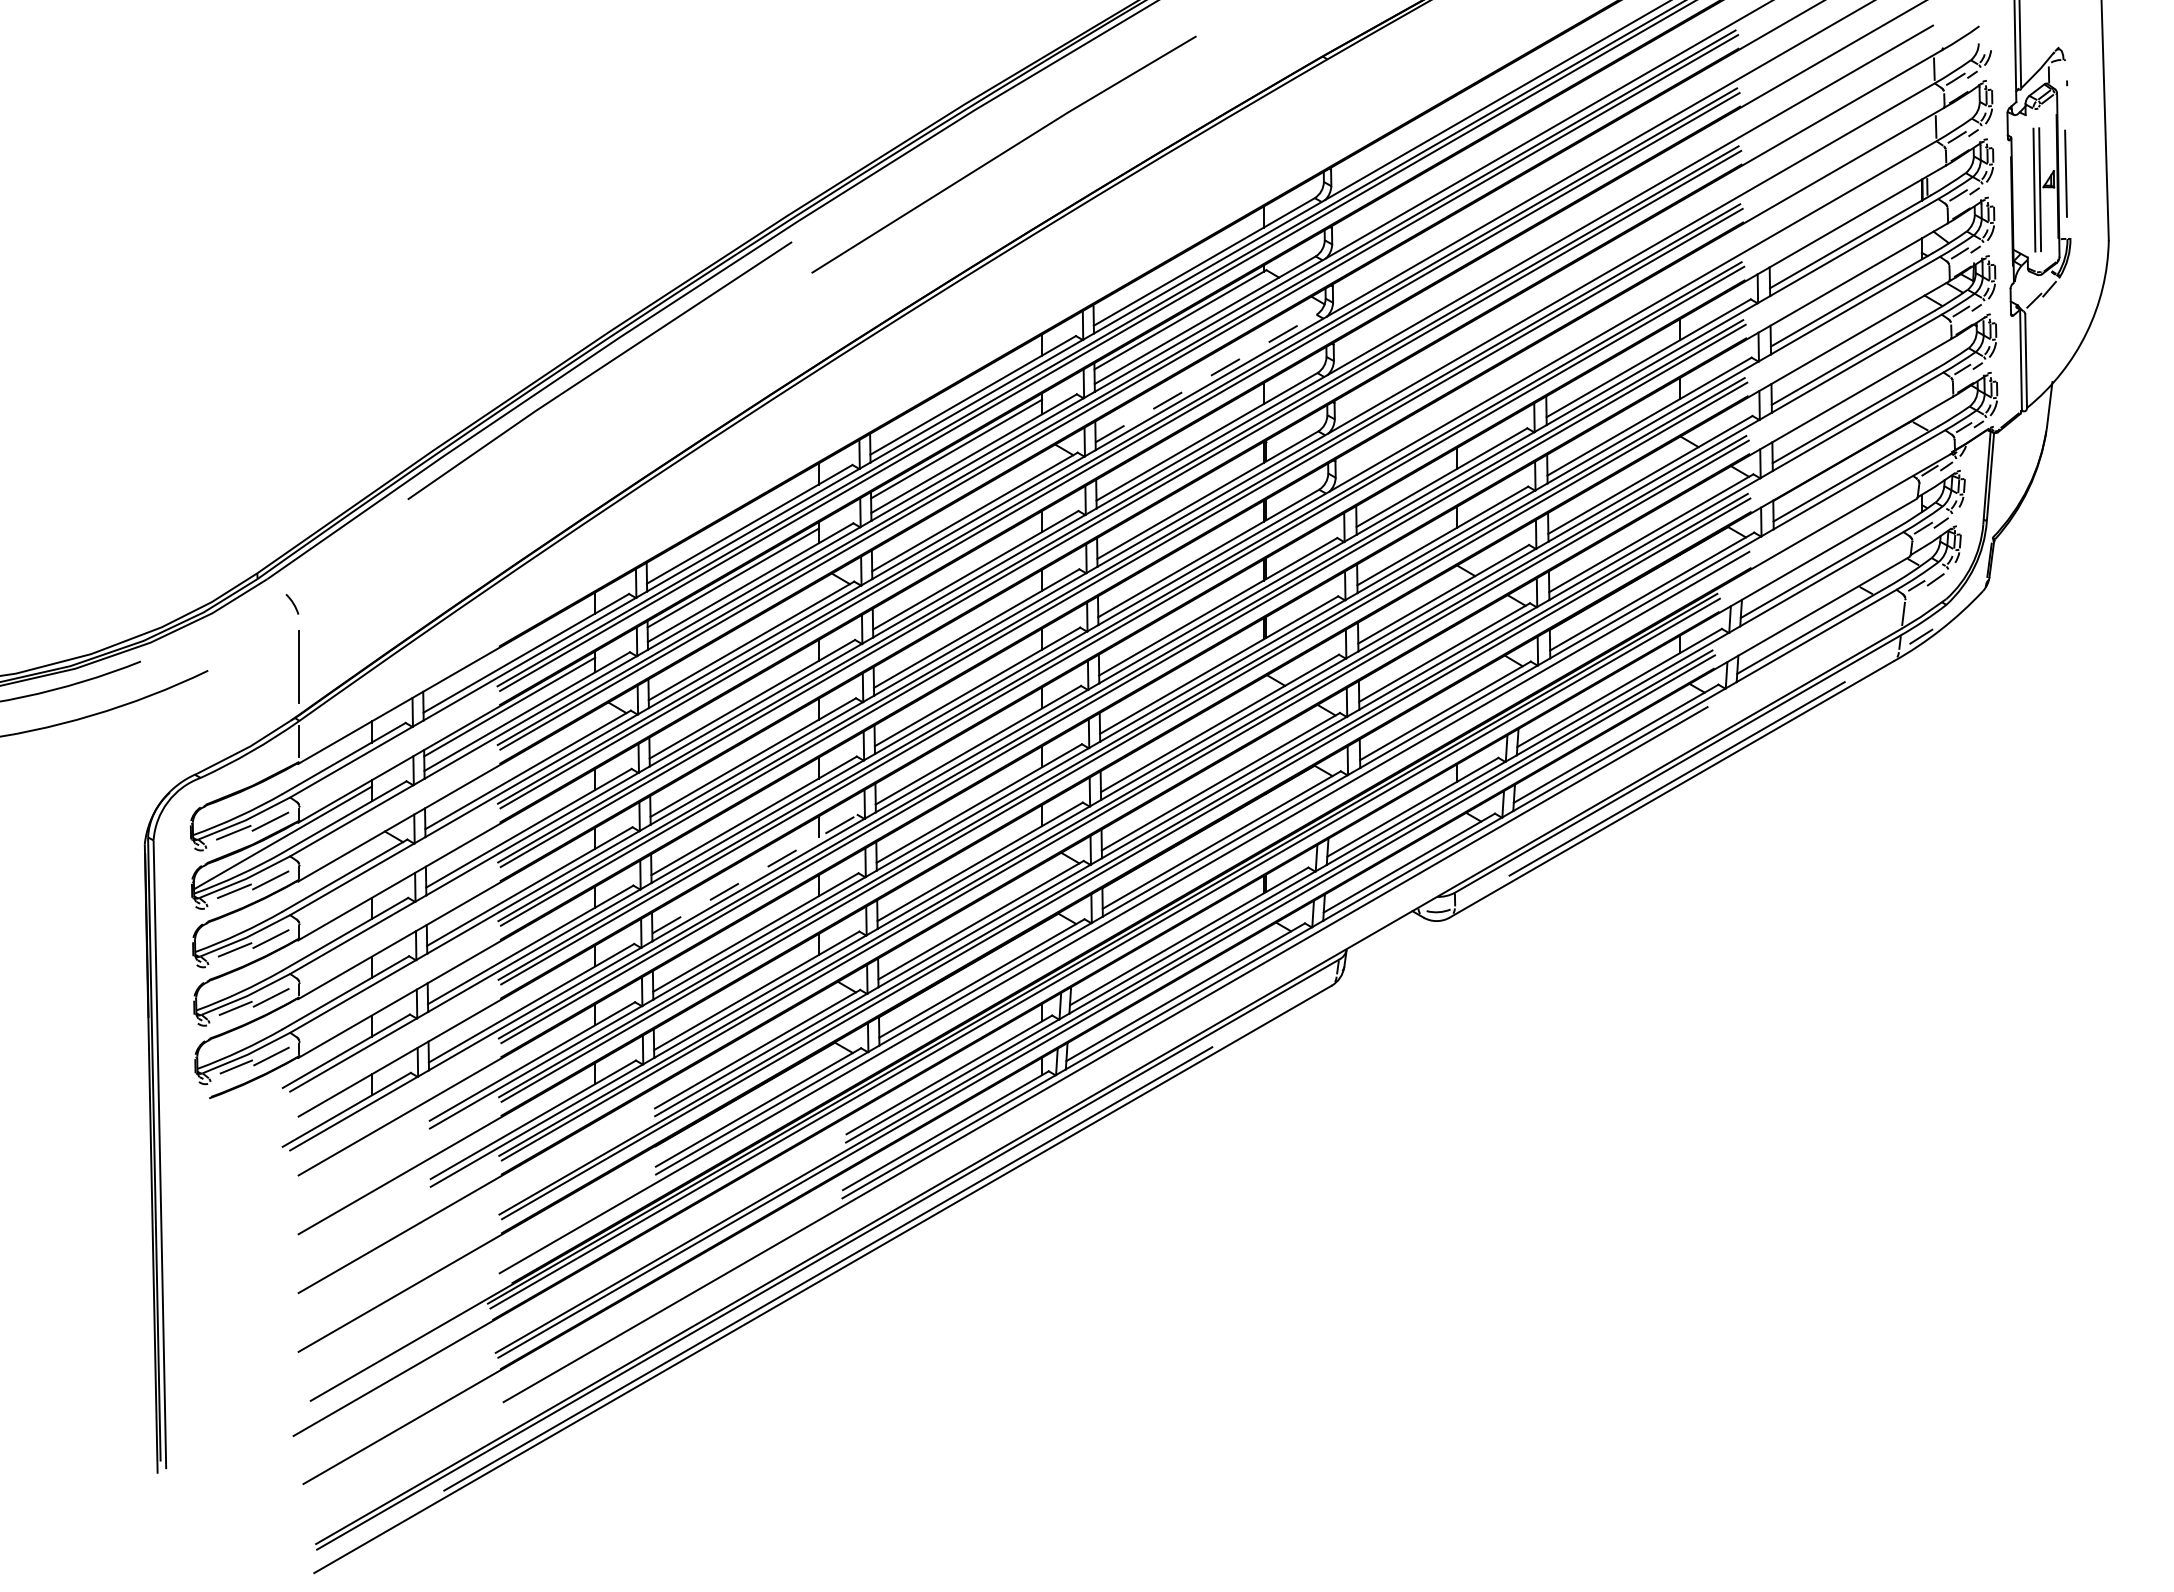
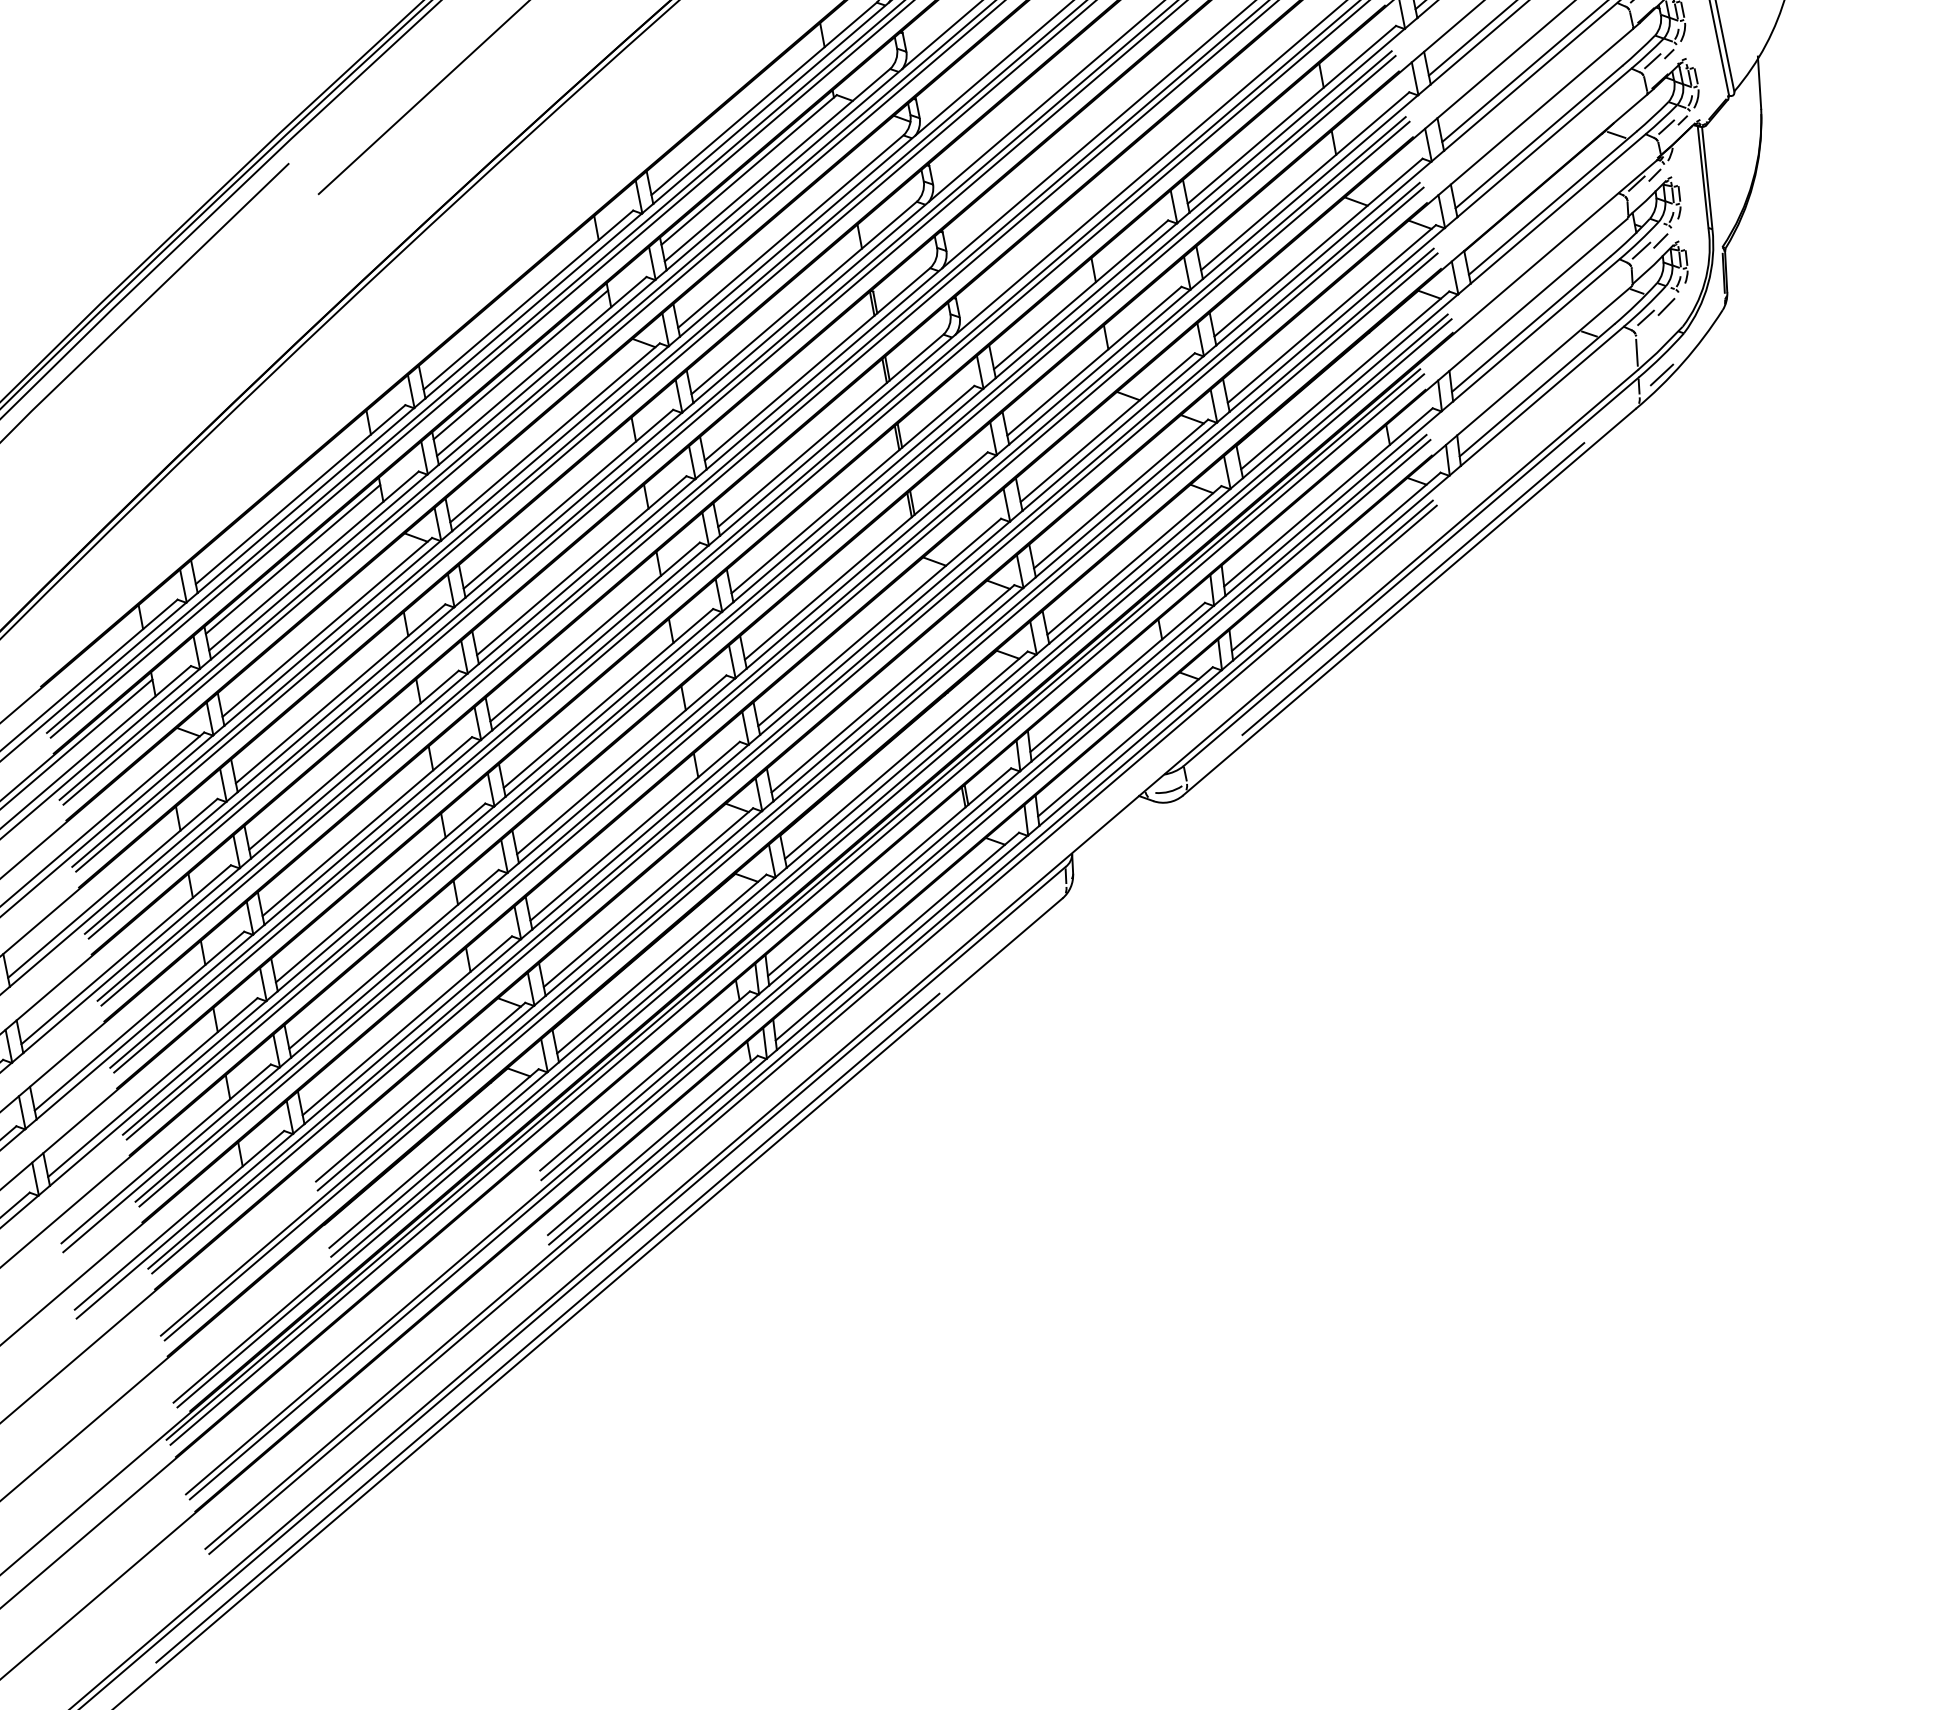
line: (1206, 378) -> (791, 231), dashed -> solid
line: (755, 874) -> (381, 893), dashed -> solid
line: (1126, 916) -> (813, 862), added
line: (1108, 1059) -> (823, 1029), added

